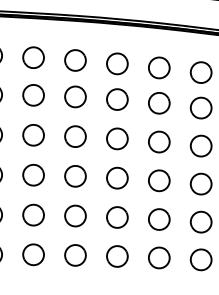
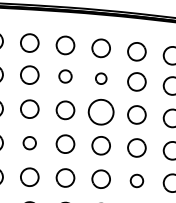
part: (75, 96) -> (65, 76), size x0.7
part: (117, 99) -> (101, 78), size x0.6
part: (117, 138) -> (101, 111), size x1.4
part: (33, 174) -> (29, 142), size x0.7
part: (159, 219) -> (137, 180), size x0.7

